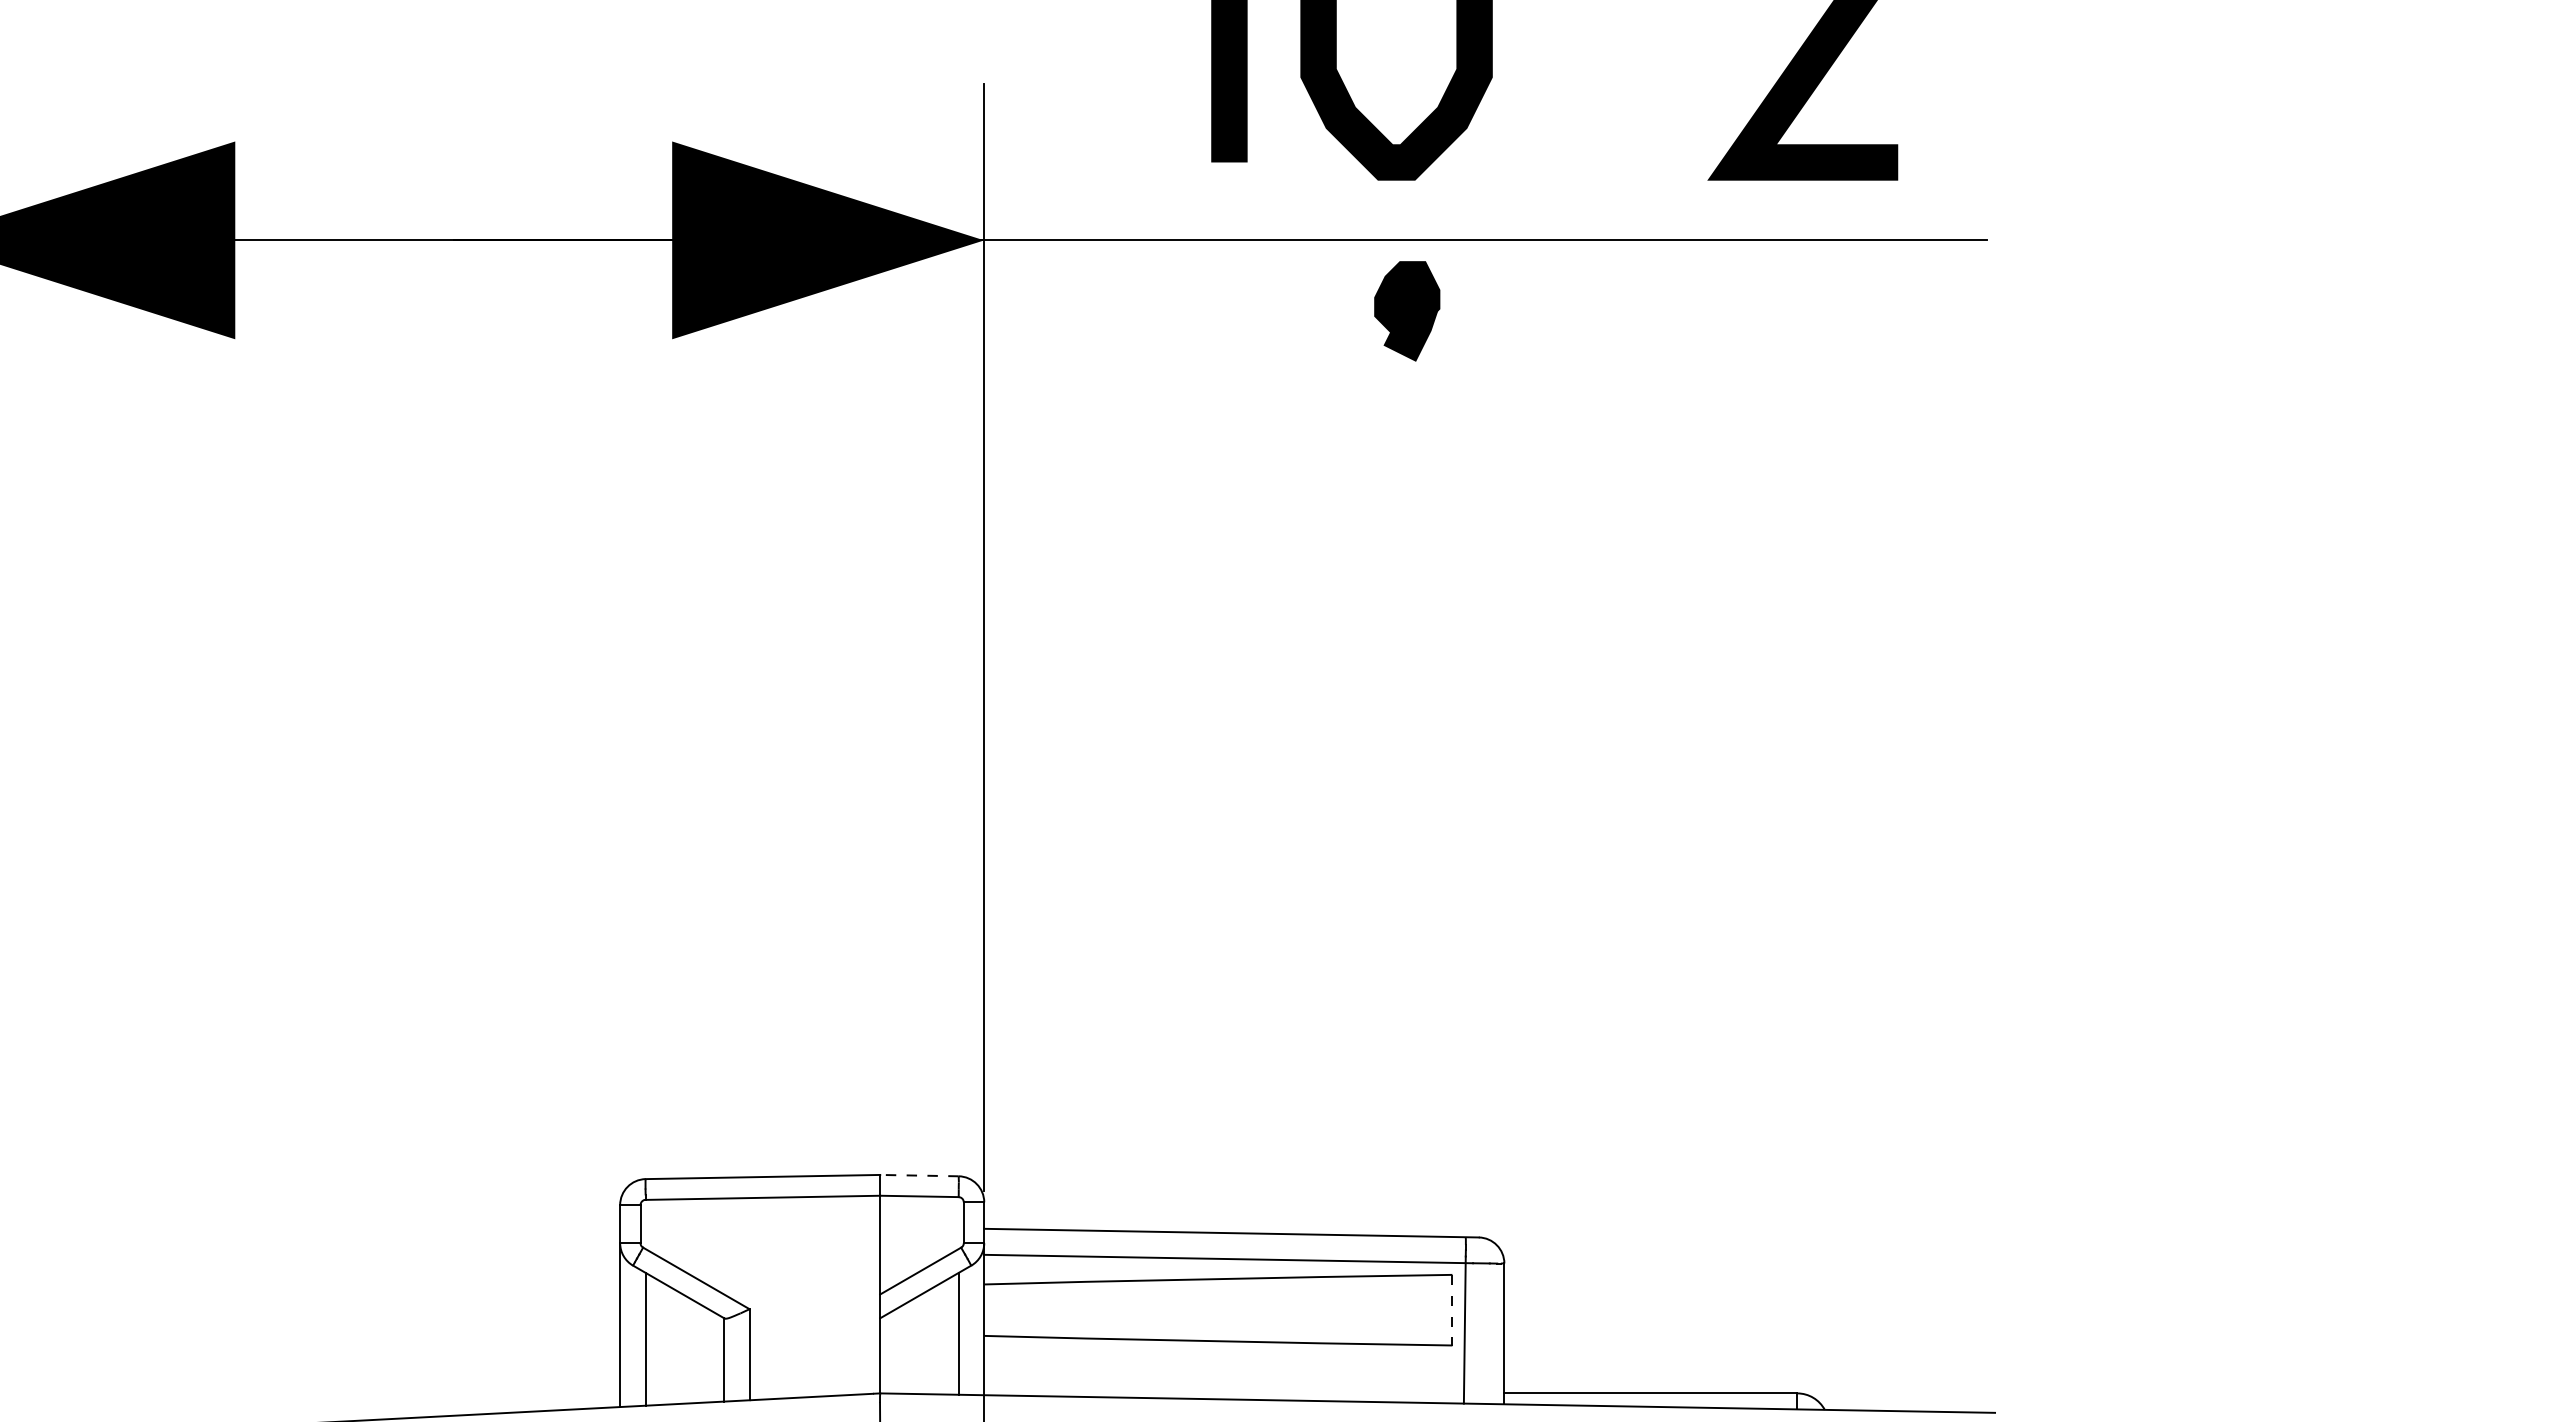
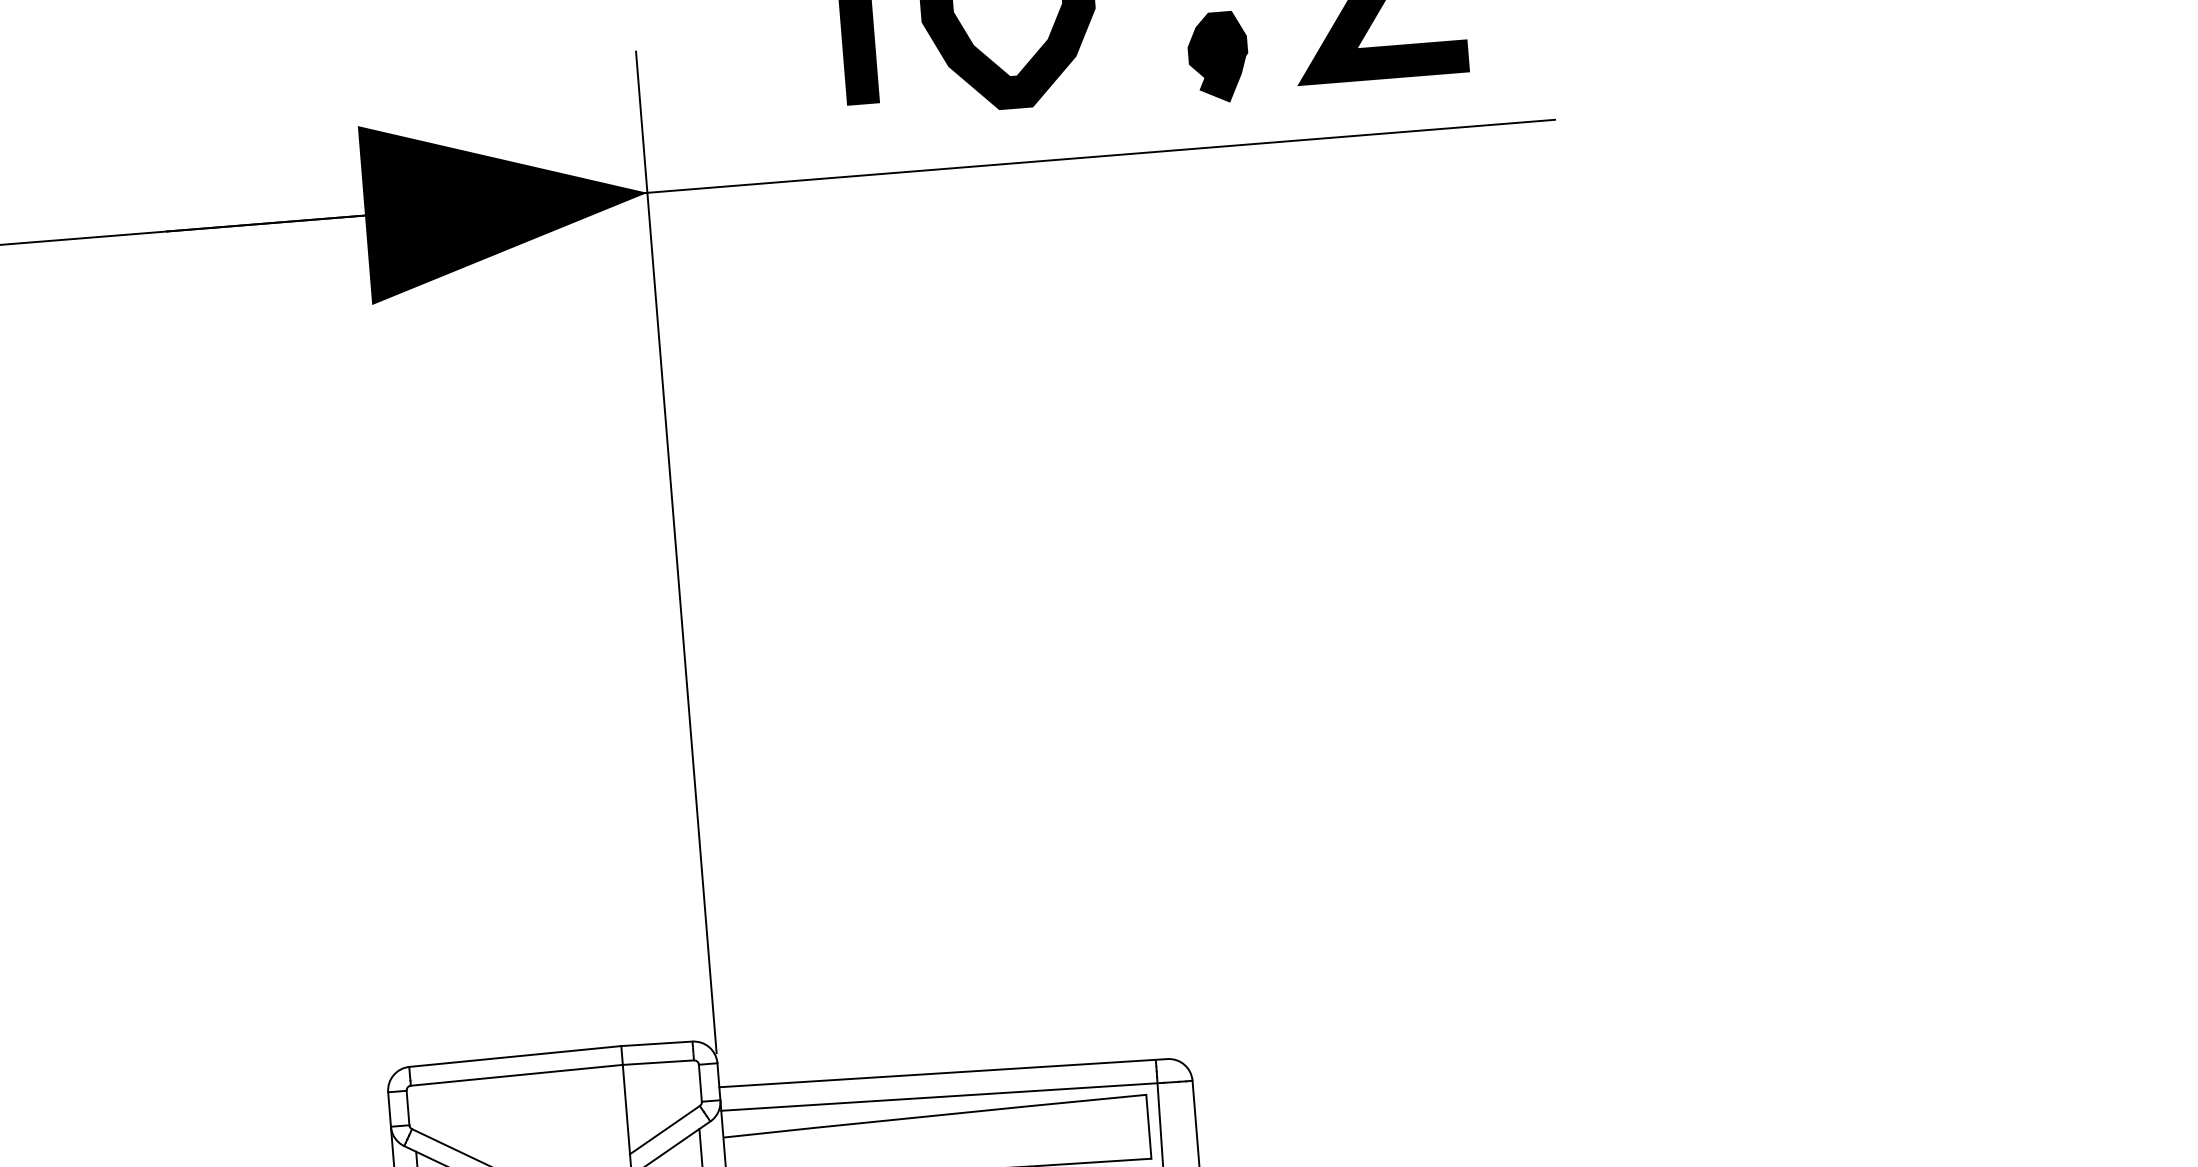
part: (1407, 311) -> (1218, 57), moved
line: (918, 1175) -> (655, 1043), dashed -> solid
line: (1452, 1310) -> (1149, 1127), dashed -> solid

